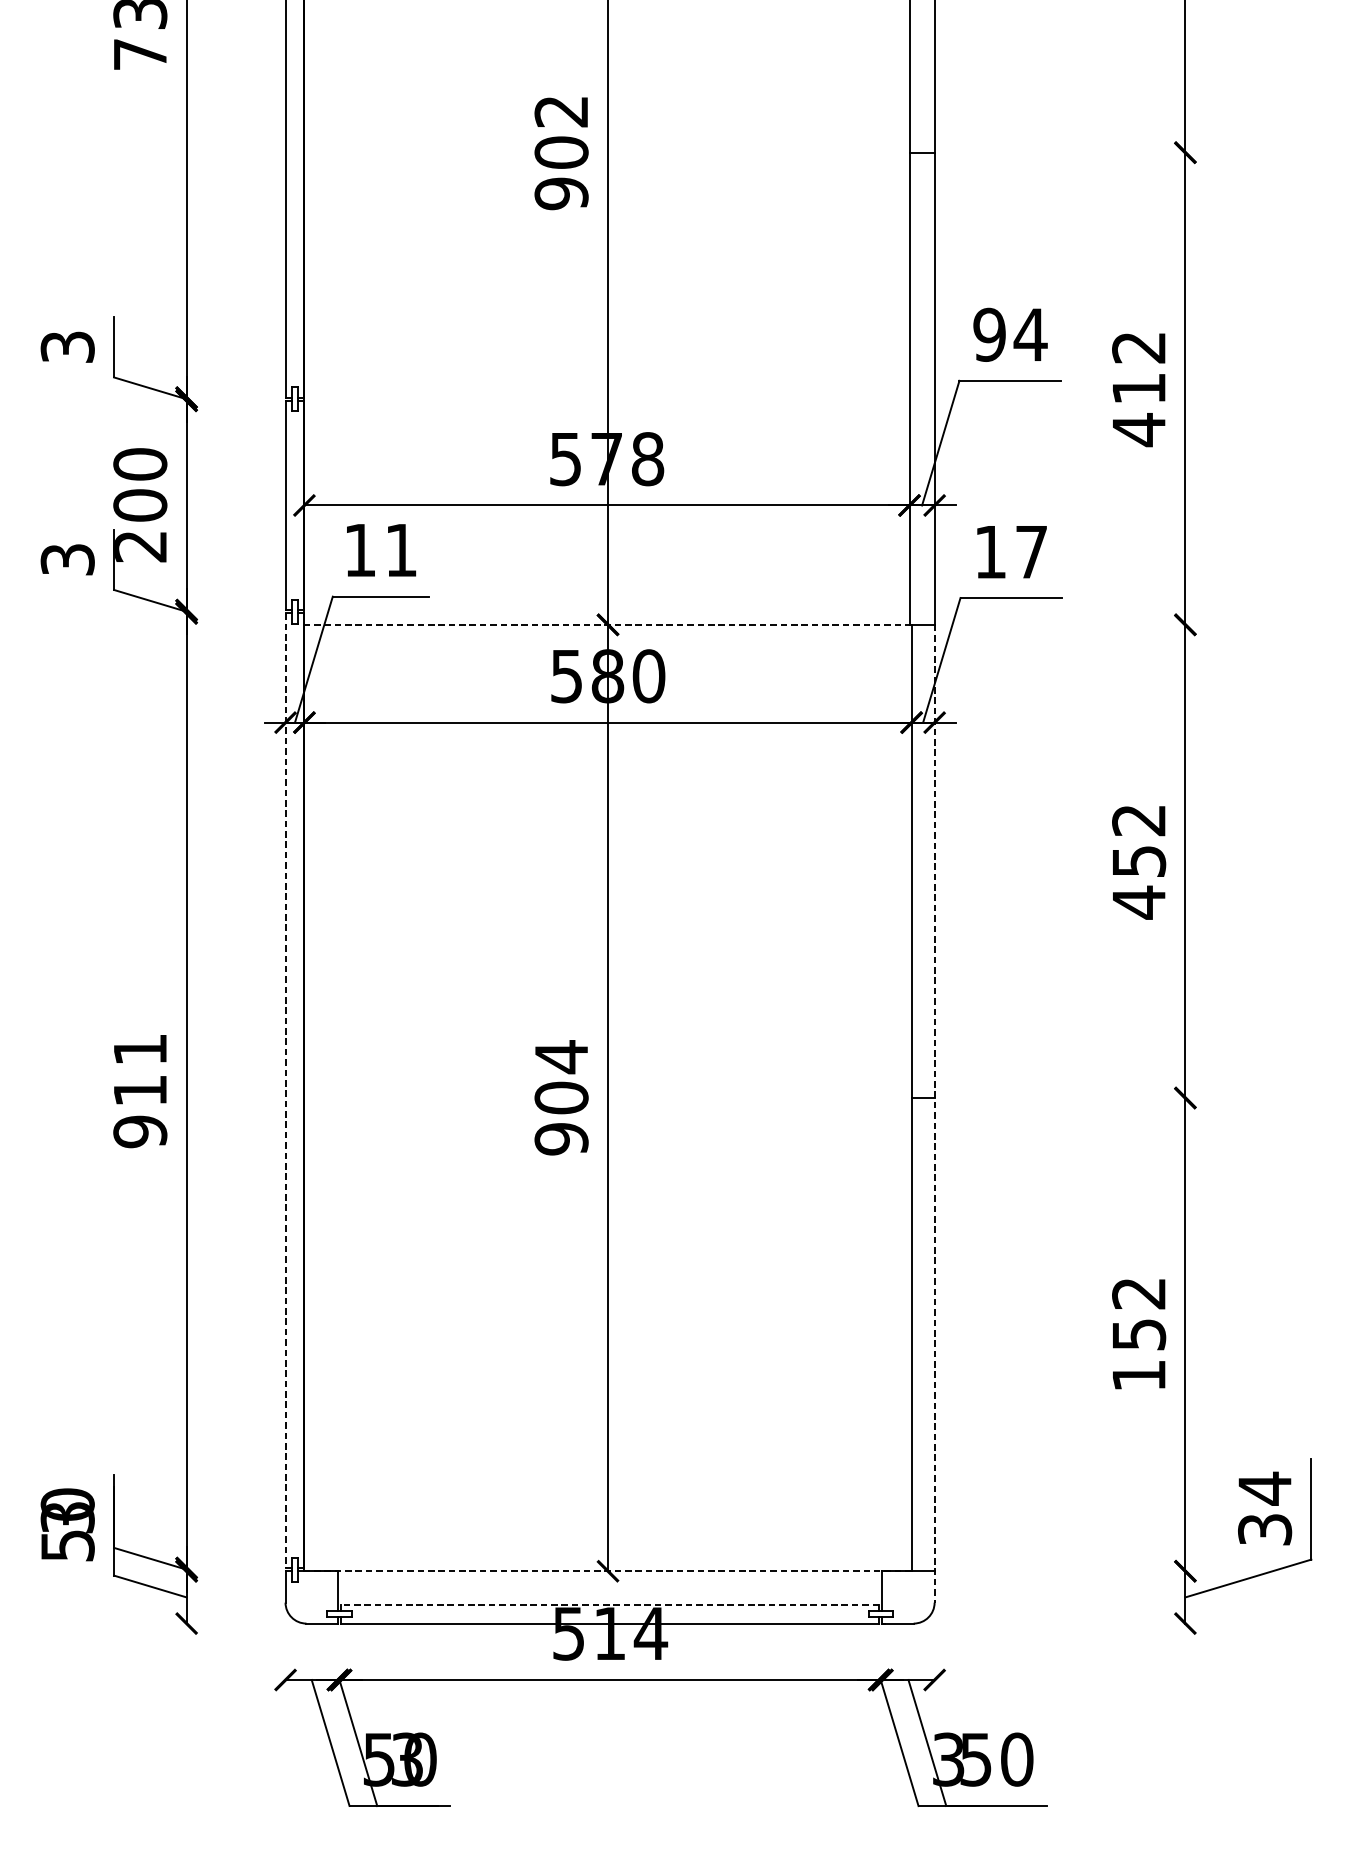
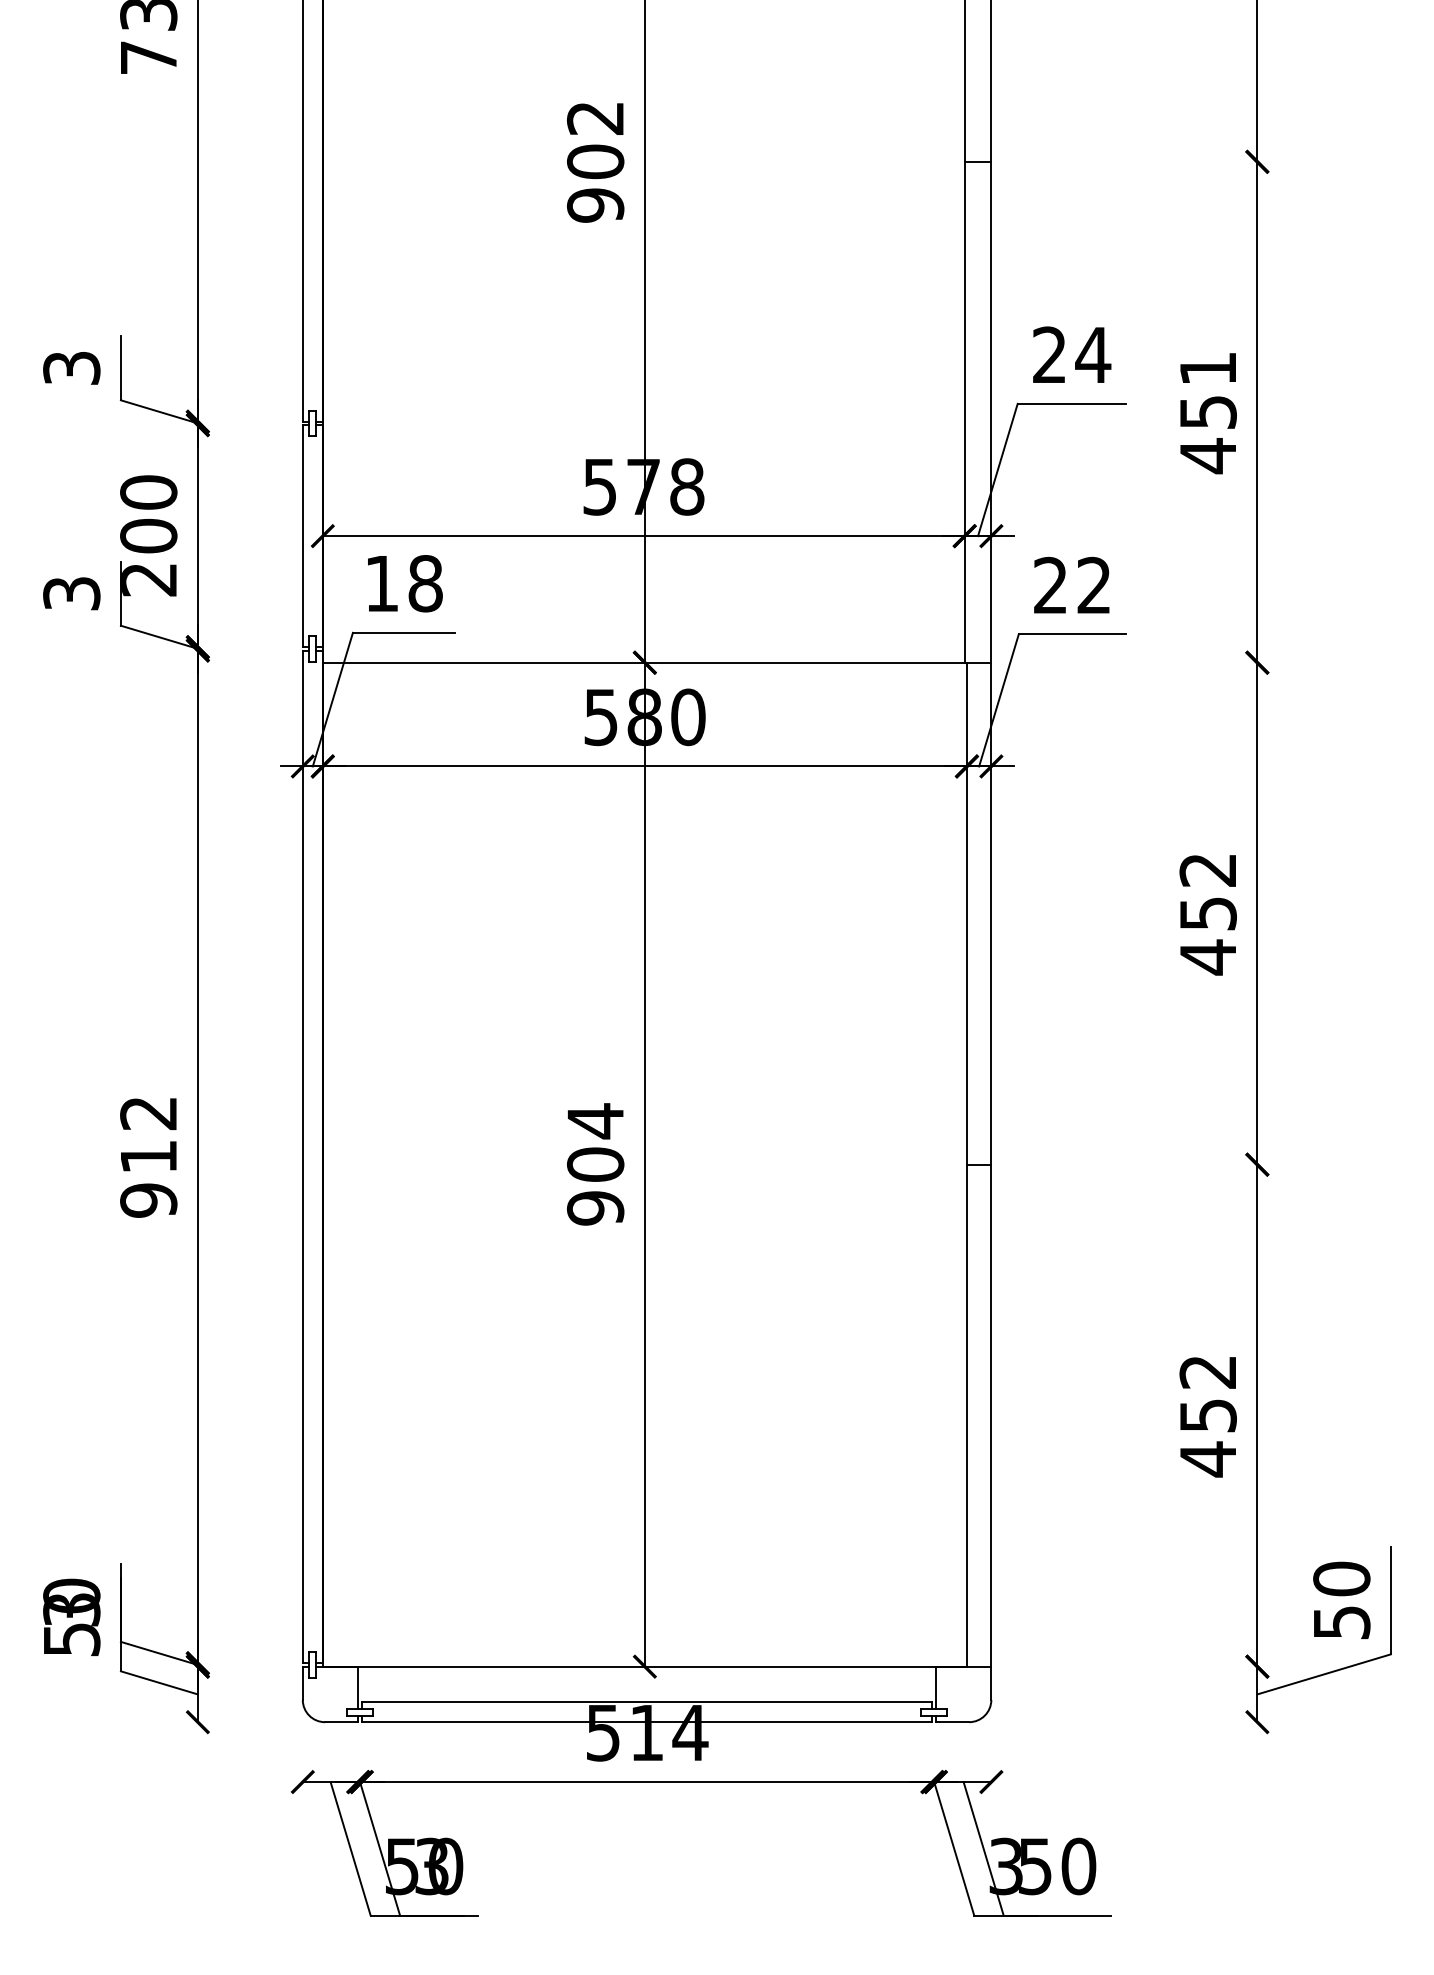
text: (989, 334) -> (1049, 354), 94 -> 24
text: (1138, 368) -> (1207, 390), 412 -> 451
text: (401, 550) -> (425, 583), 11 -> 18
text: (1011, 551) -> (1072, 584), 17 -> 22
line: (607, 624) -> (644, 662), dashed -> solid
text: (140, 1049) -> (148, 1113), 911 -> 912
line: (285, 1091) -> (302, 1157), dashed -> solid
line: (934, 1113) -> (991, 1181), dashed -> solid
text: (1138, 1375) -> (1207, 1459), 152 -> 452
text: (1264, 1507) -> (1341, 1599), 34 -> 50
line: (607, 1571) -> (644, 1666), dashed -> solid
line: (609, 1605) -> (646, 1702), dashed -> solid

